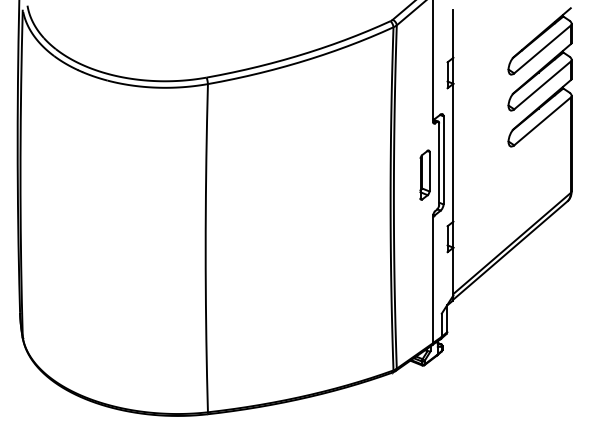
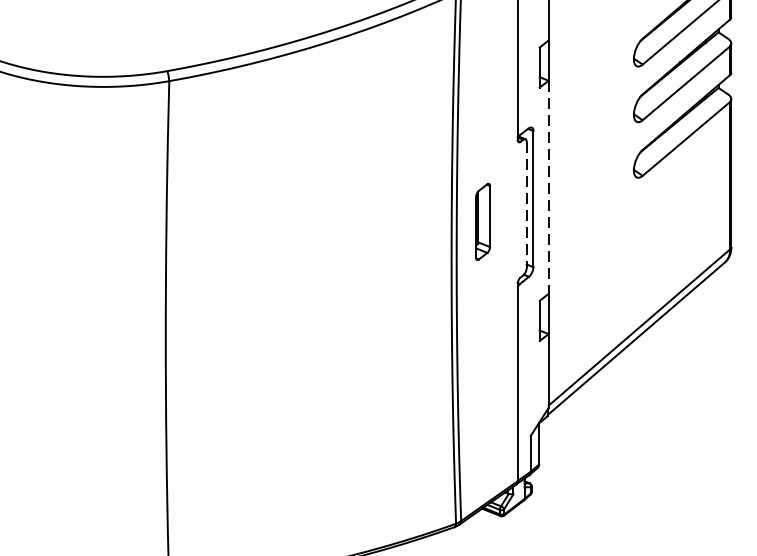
line: (453, 152) -> (548, 186), solid -> dashed
line: (439, 164) -> (527, 205), solid -> dashed
part: (424, 174) -> (482, 220), moved

